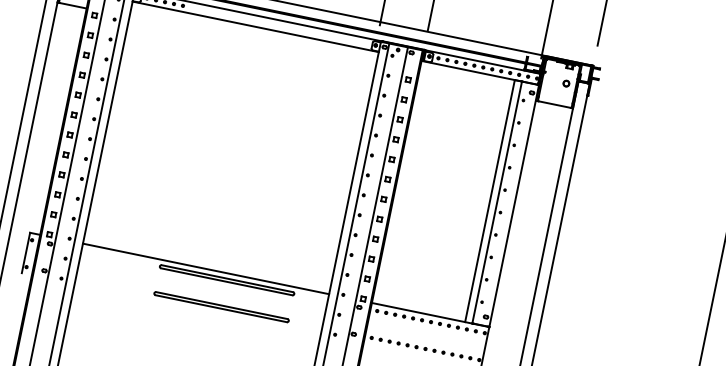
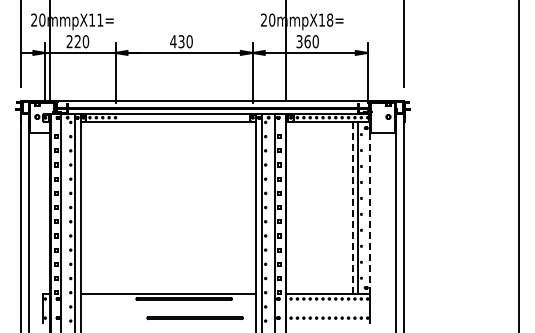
line: (489, 201) -> (352, 208), solid -> dashed
line: (513, 205) -> (369, 207), solid -> dashed
line: (220, 307) -> (194, 318), moved

